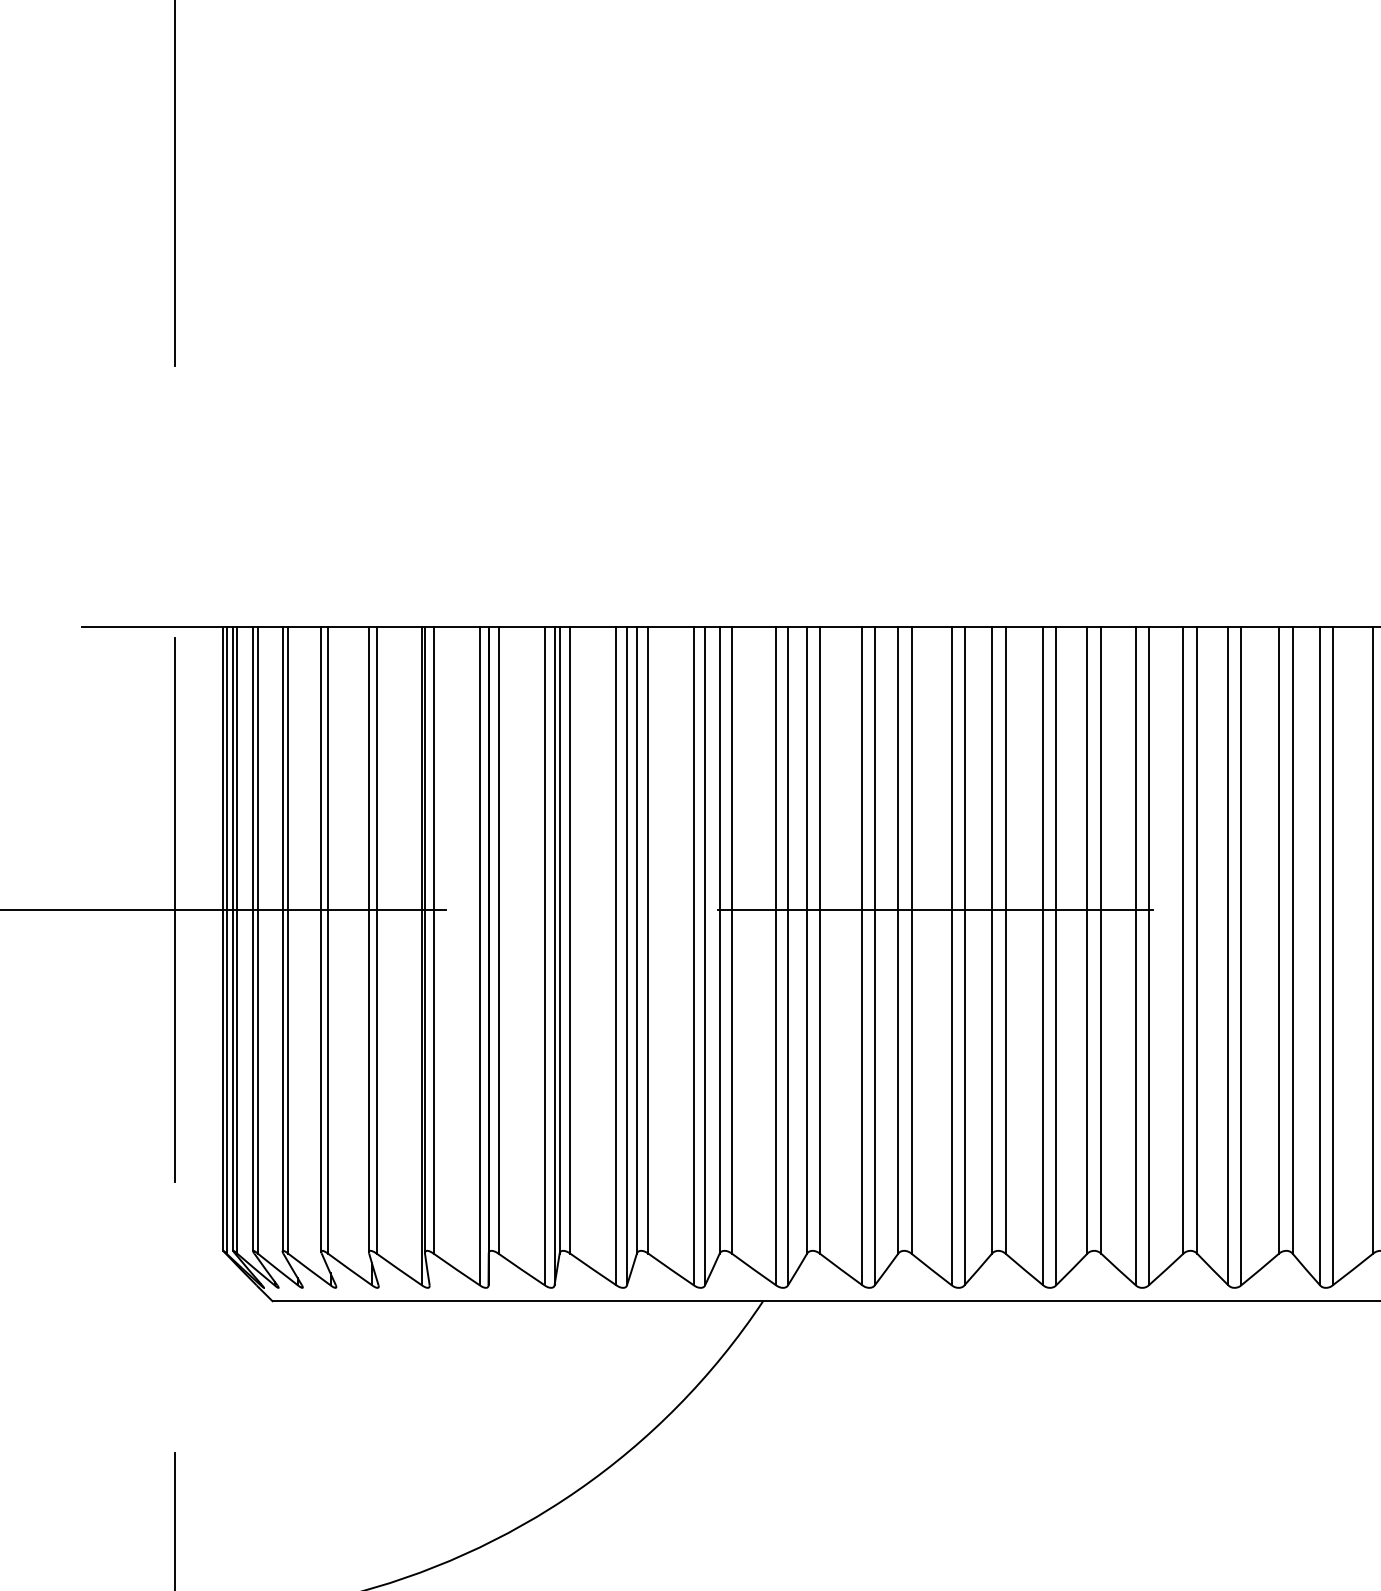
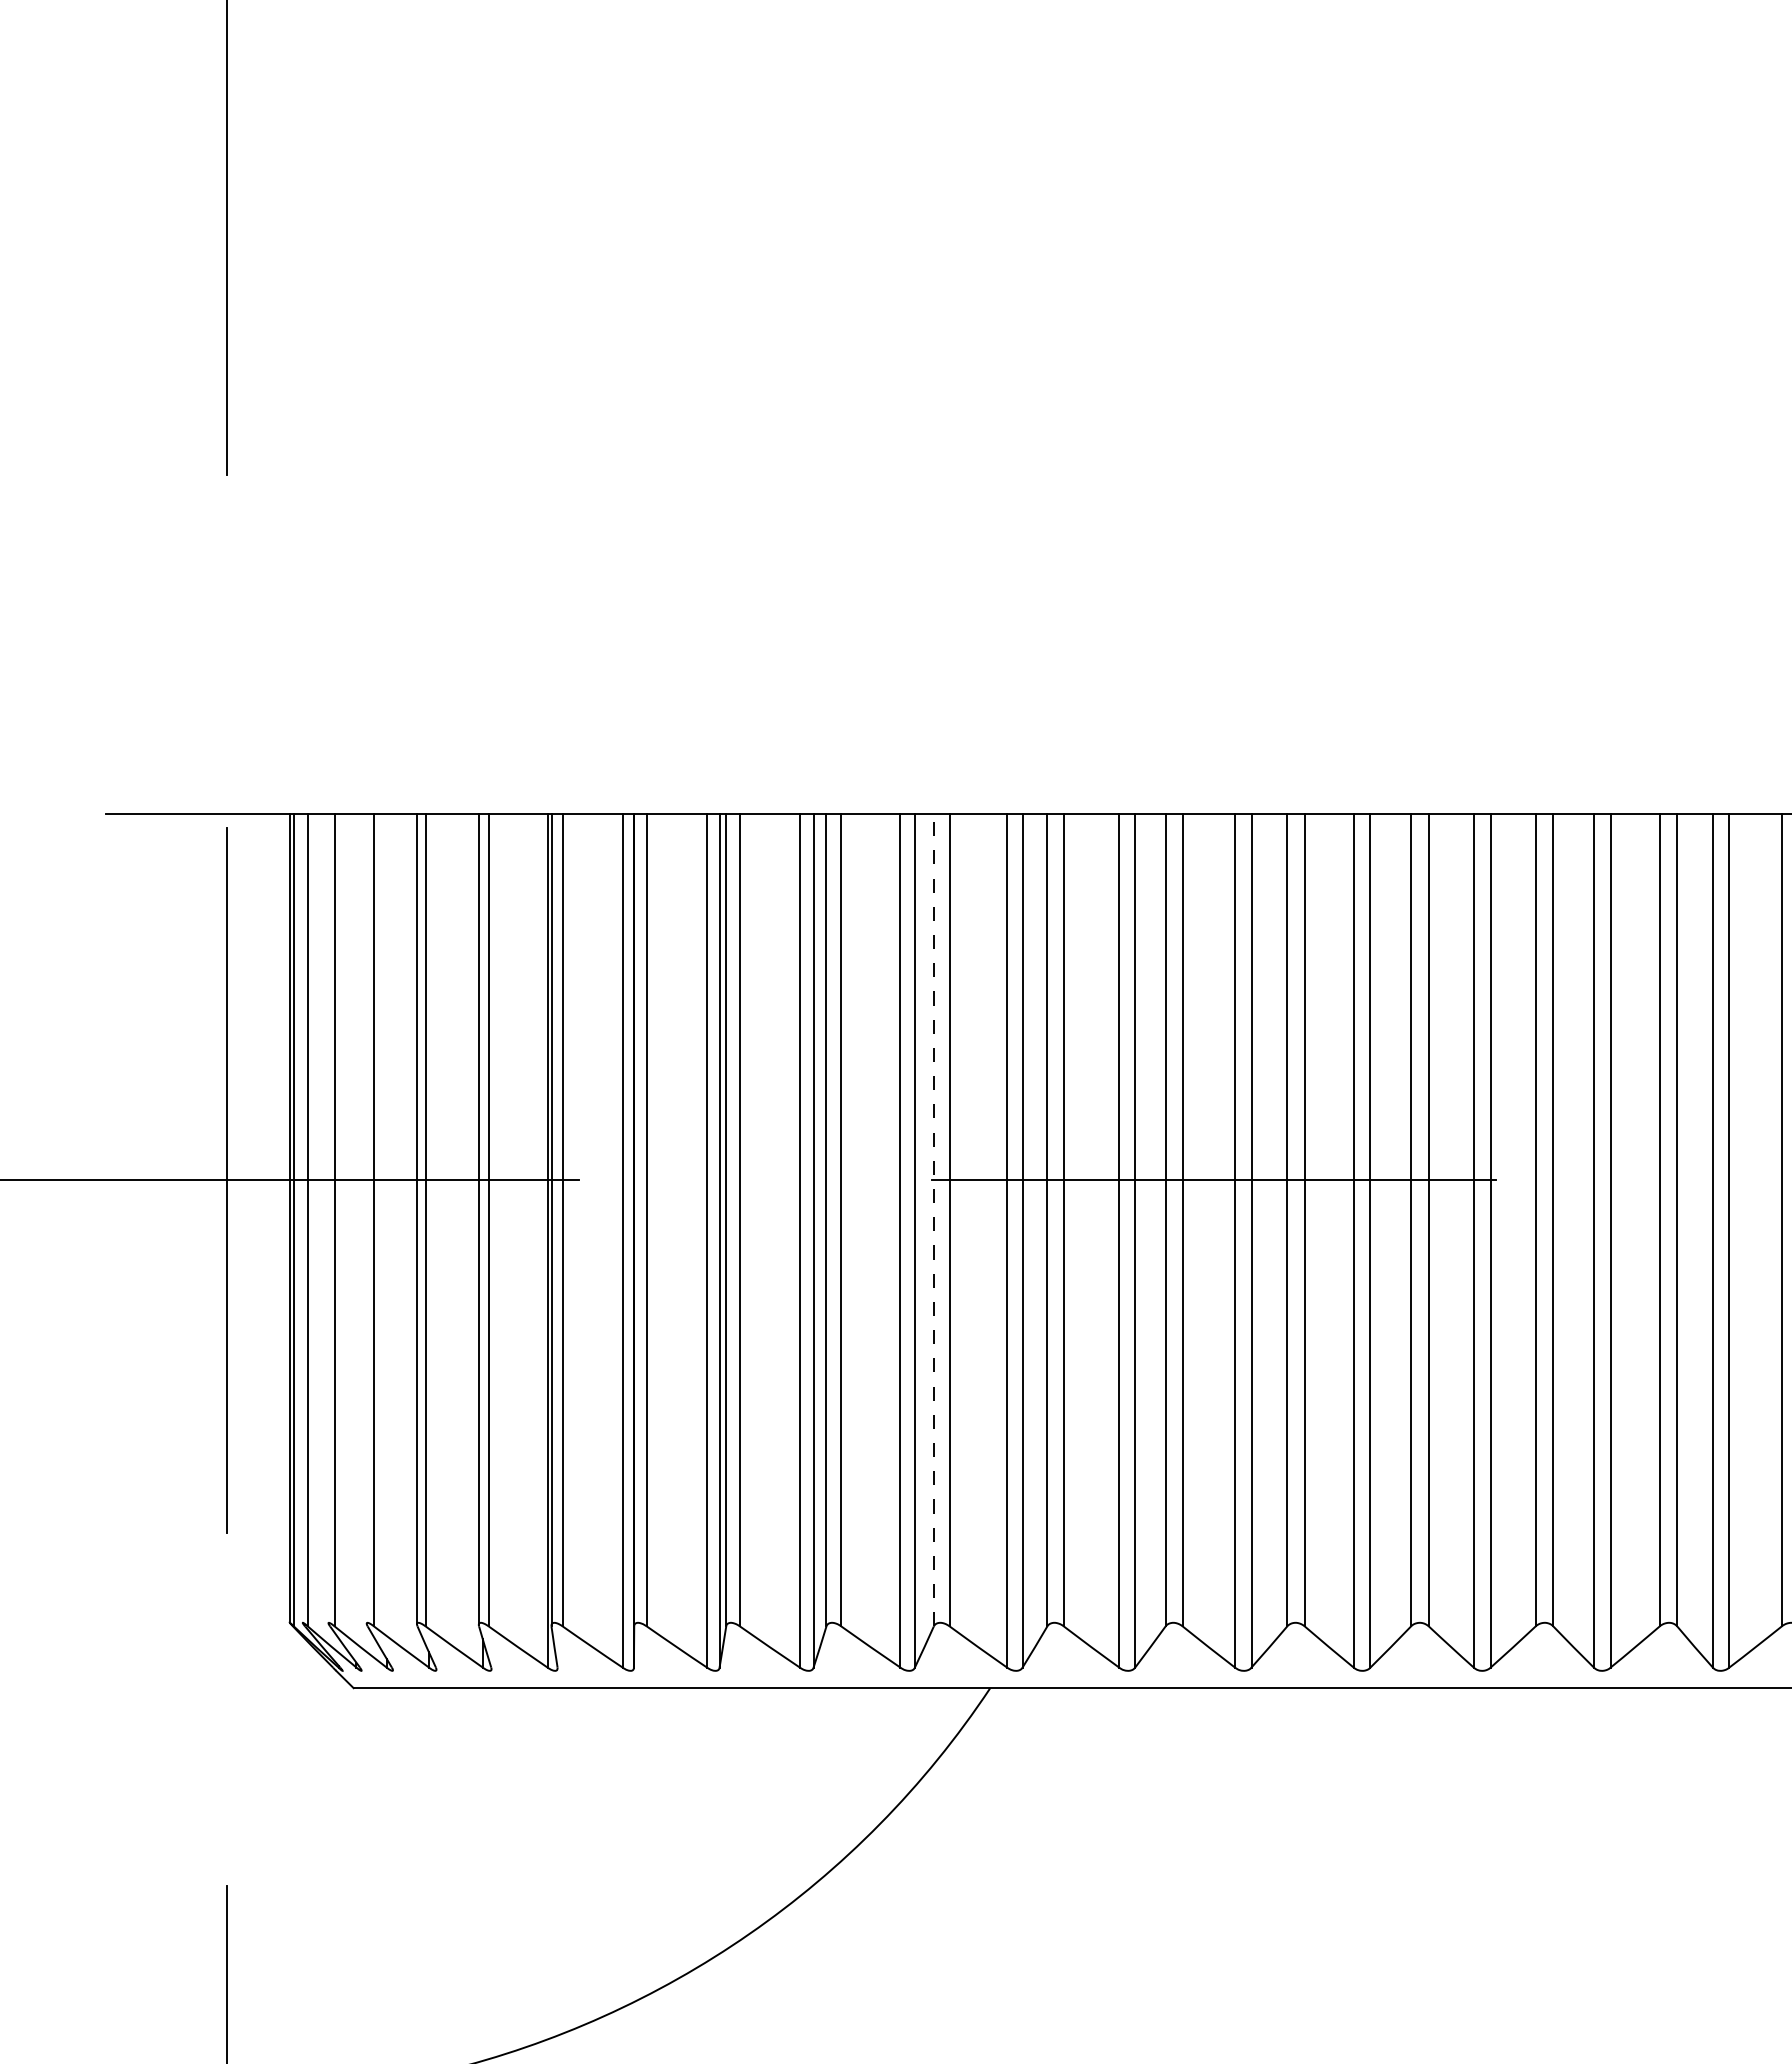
line: (233, 939) -> (302, 1218), removed
line: (253, 939) -> (328, 1218), removed
line: (282, 939) -> (366, 1218), removed
line: (719, 940) -> (933, 1219), solid -> dashed

